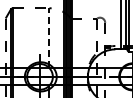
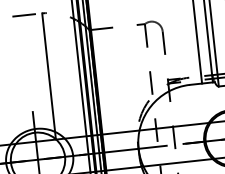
line: (49, 38) -> (49, 76), dashed -> solid

